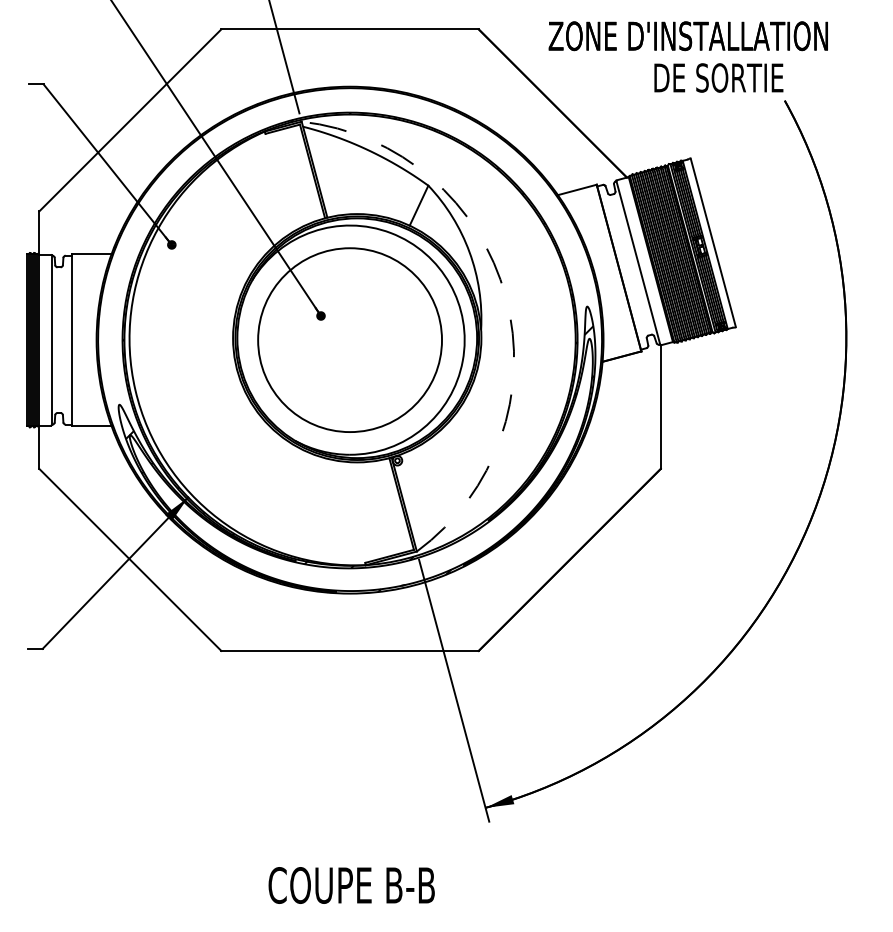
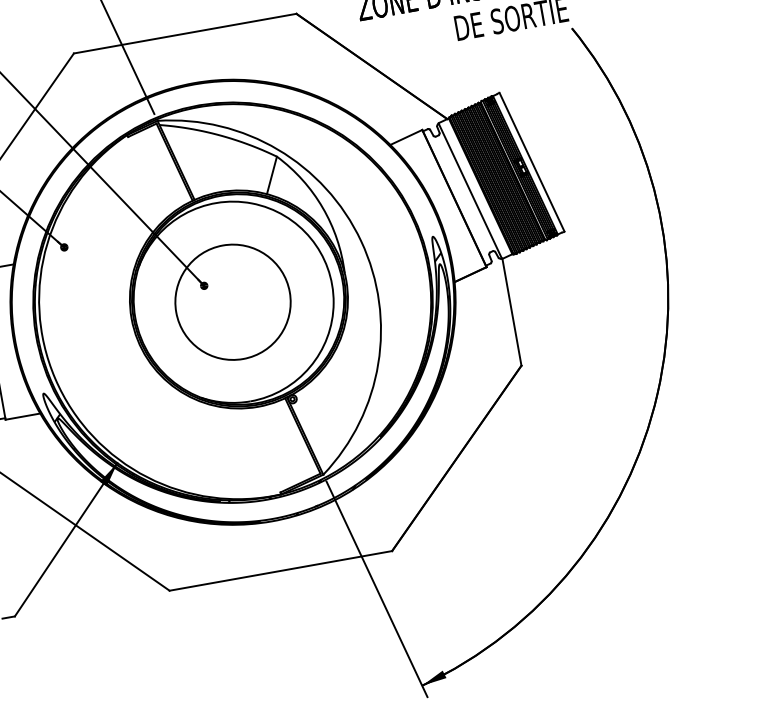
arc: (505, 297) -> (360, 241), dashed -> solid
circle: (349, 339) -> (232, 301), size x0.71

